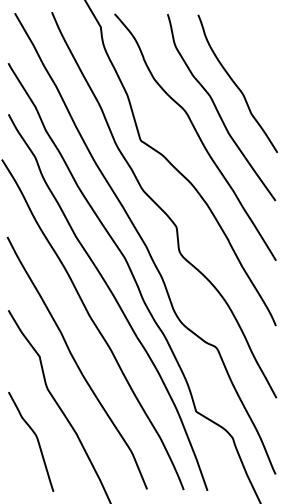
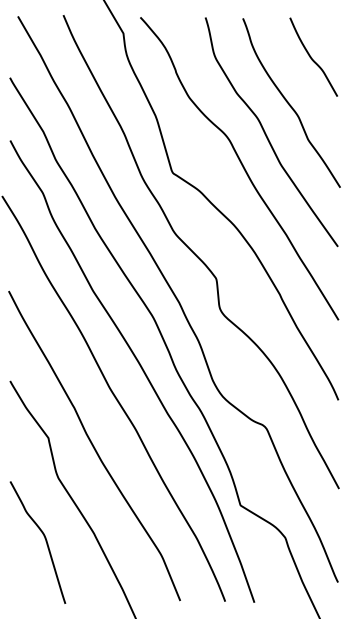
curve: (254, 45) -> (311, 56), added

